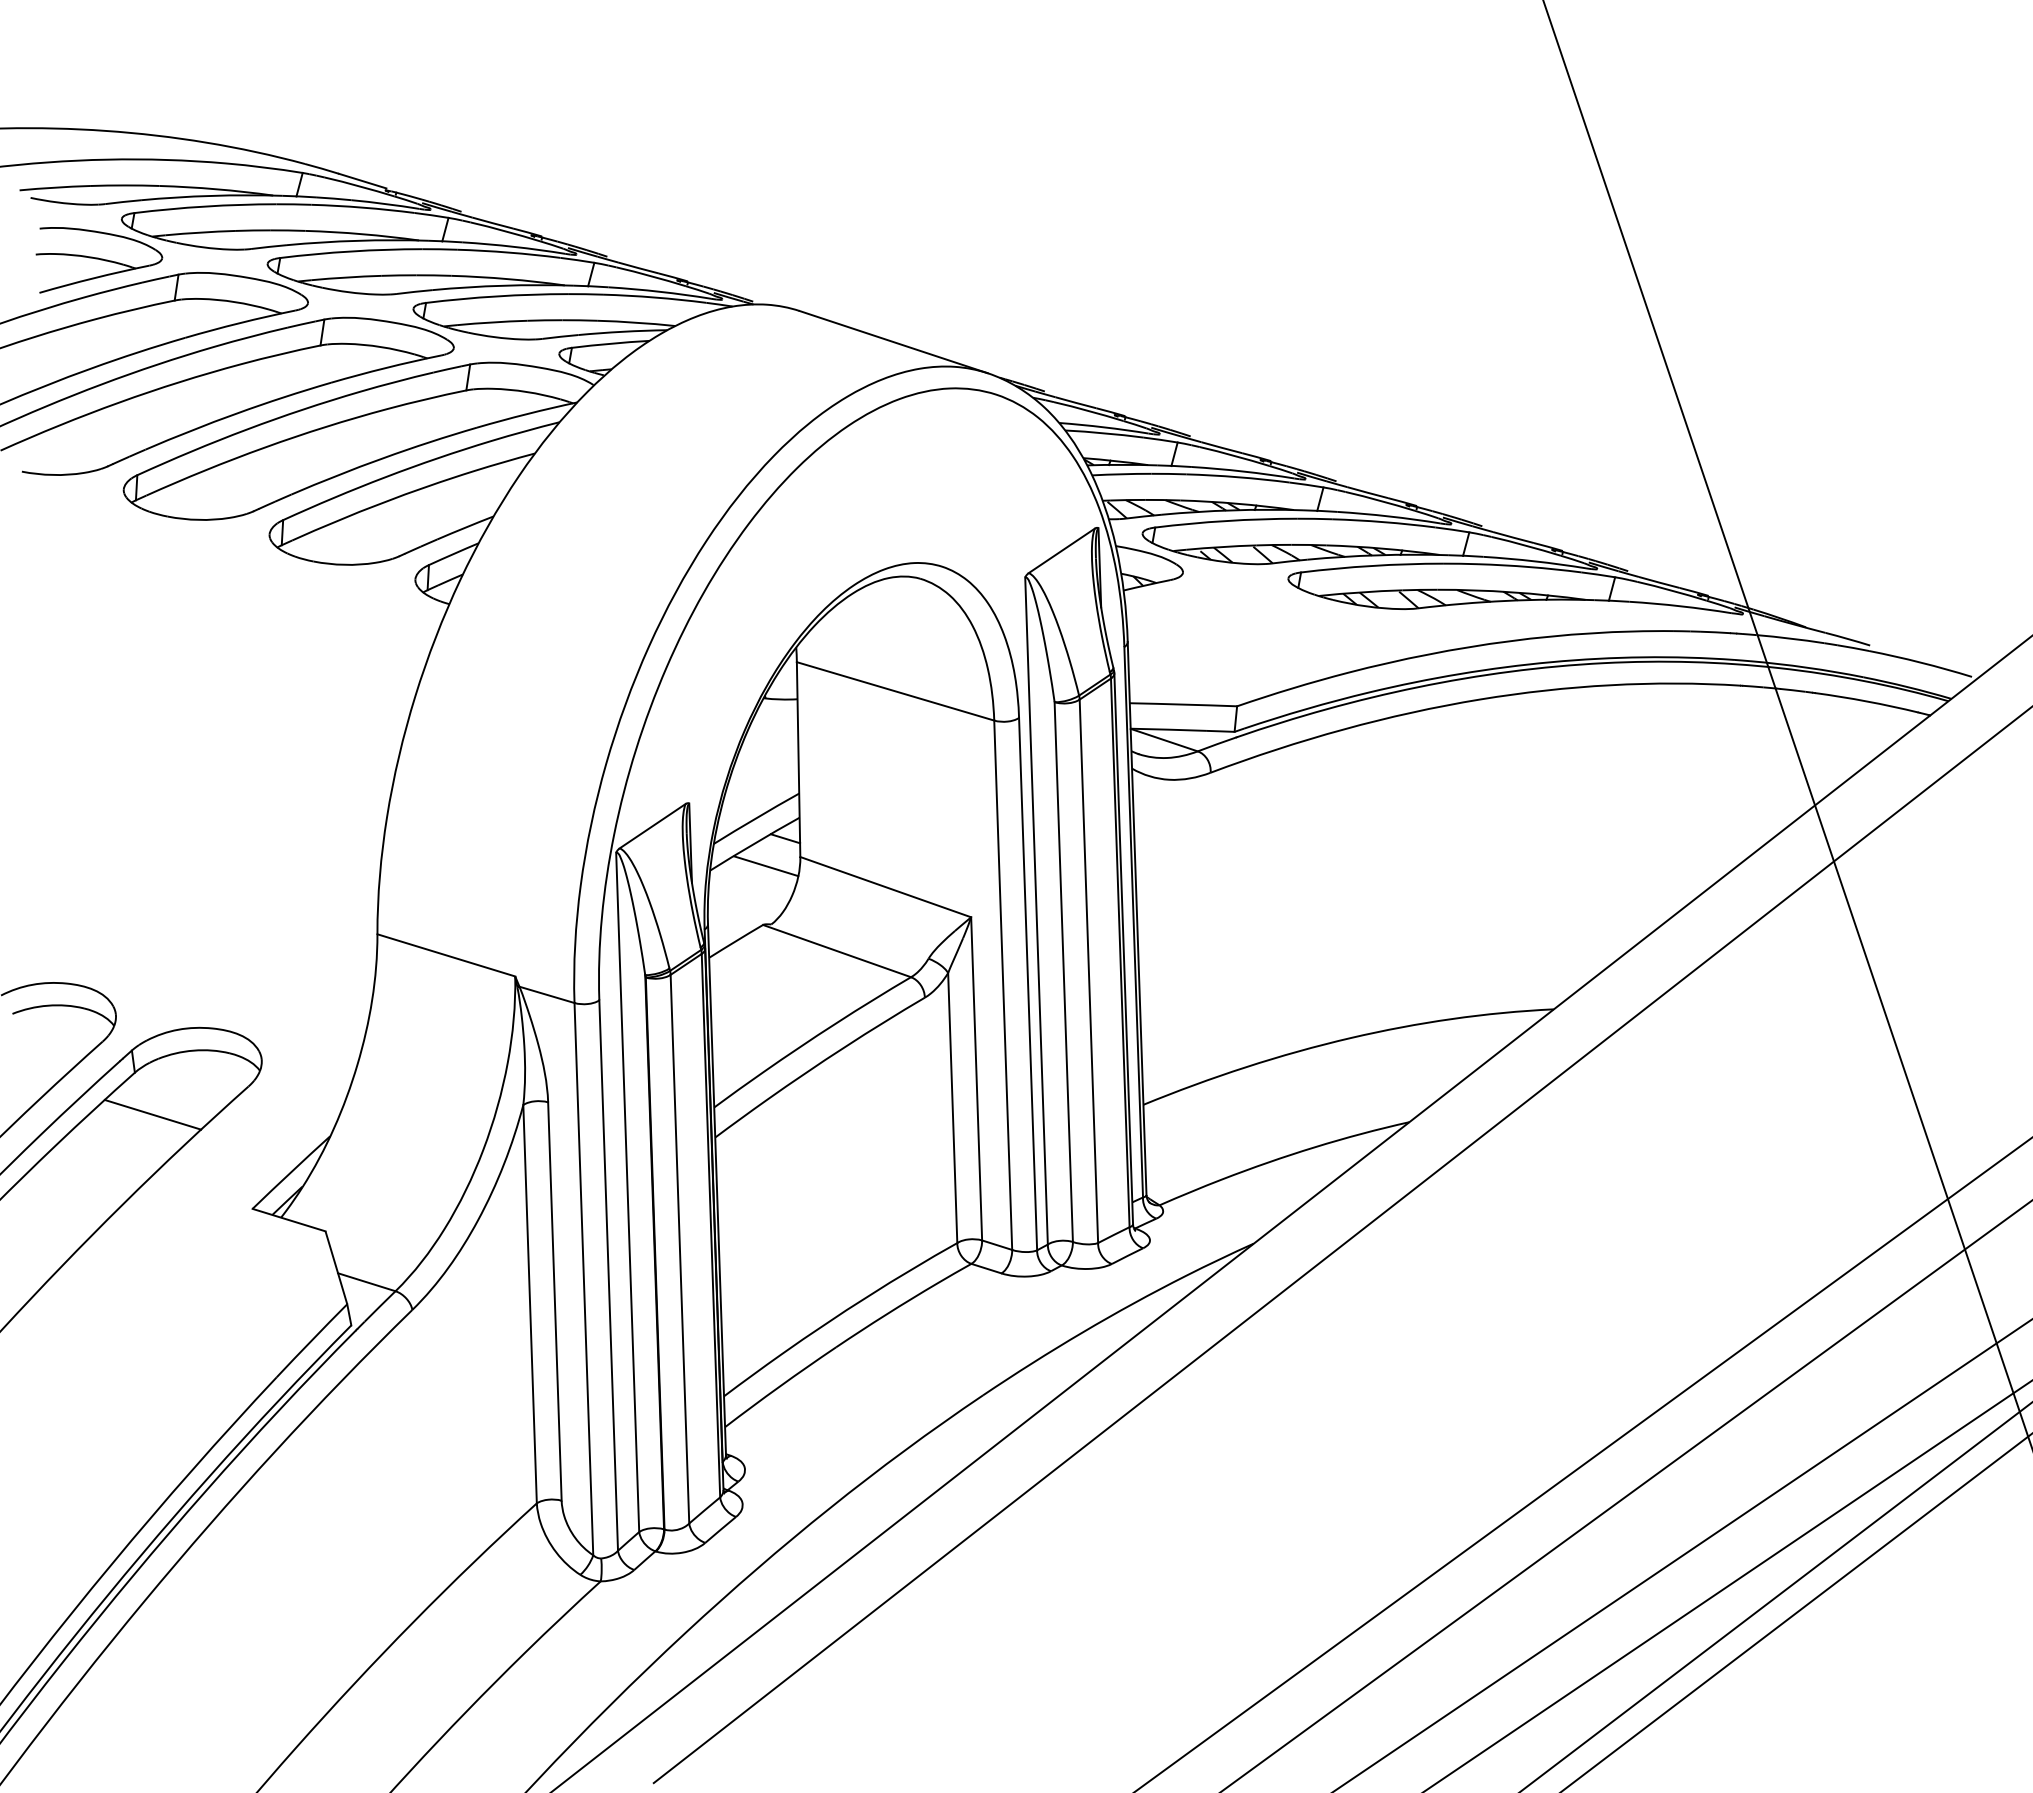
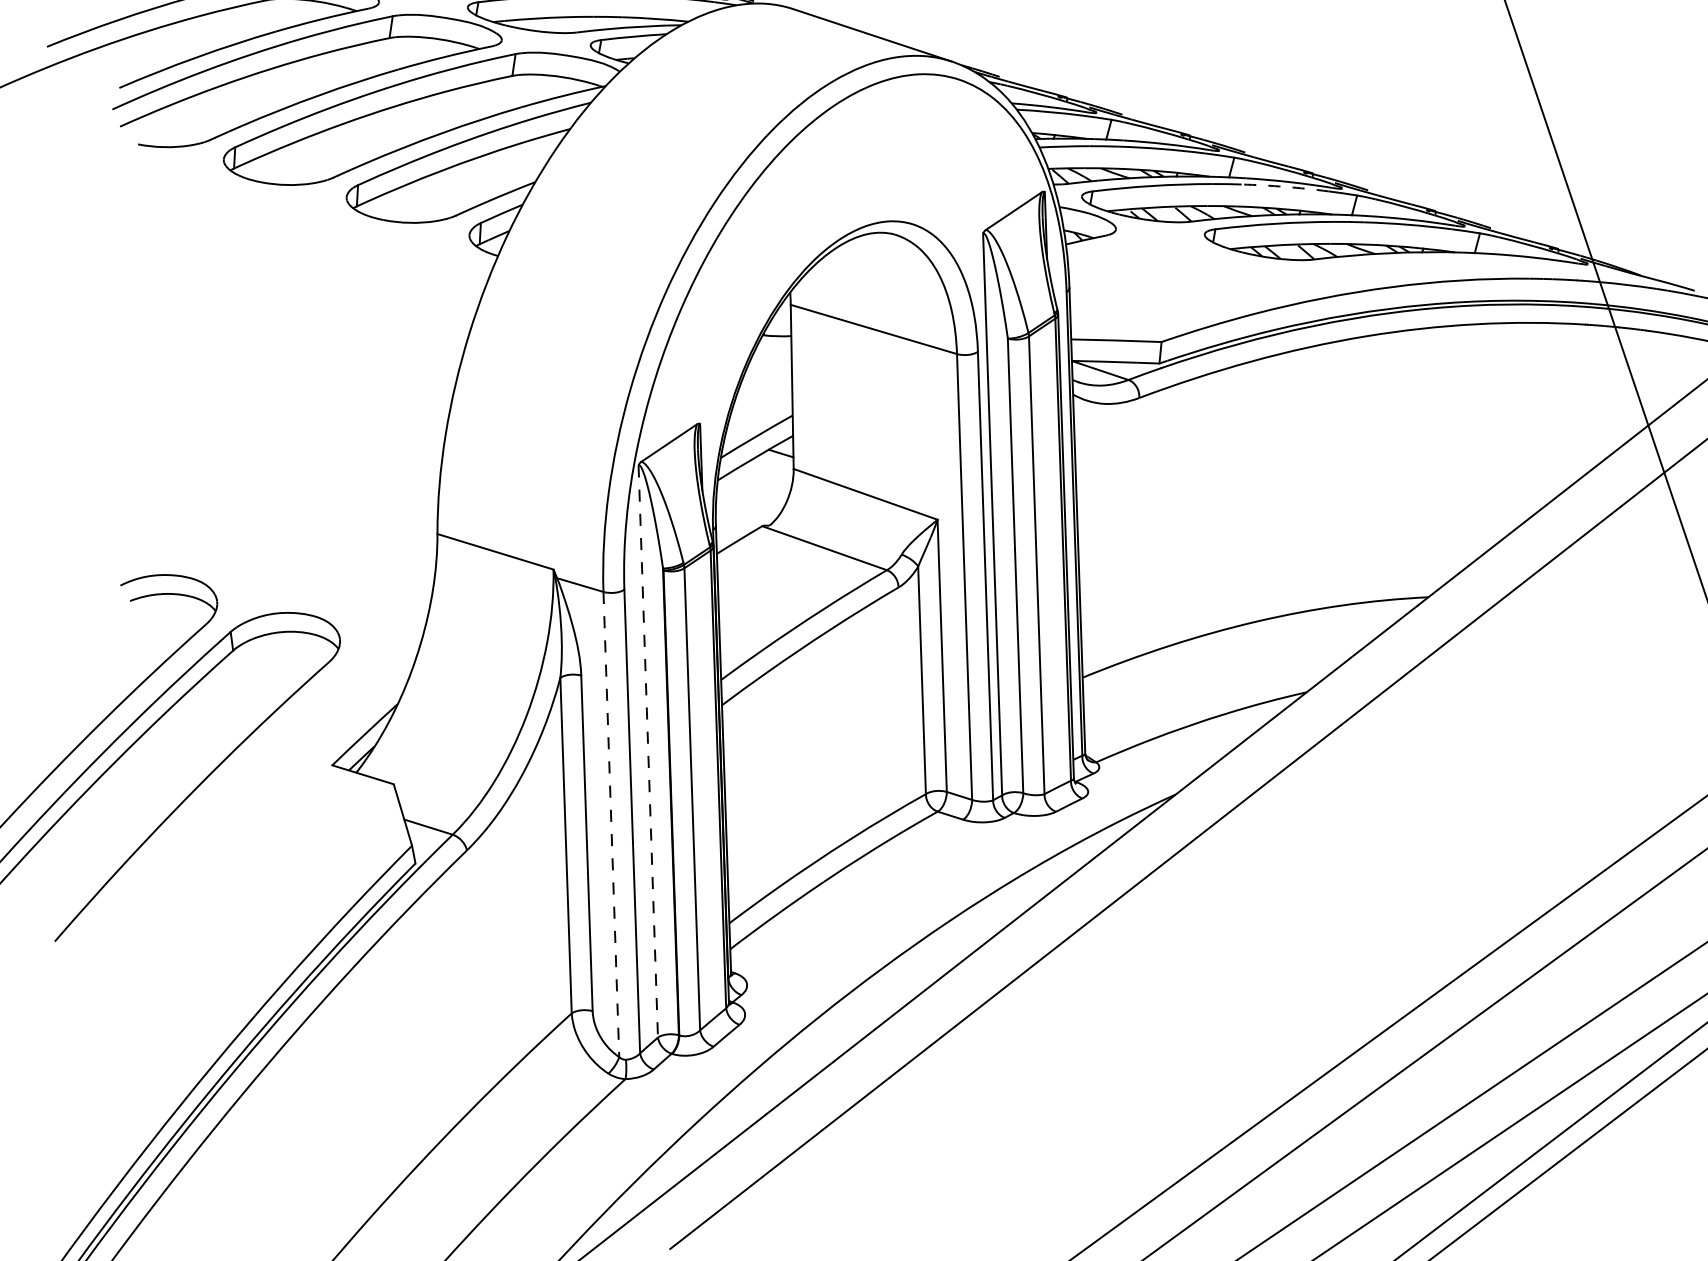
arc: (1383, 522) -> (1284, 187), solid -> dashed
line: (766, 866) -> (765, 476), removed
line: (152, 1114) -> (248, 685), removed
line: (627, 1192) -> (648, 751), solid -> dashed
line: (583, 1279) -> (611, 824), solid -> dashed

